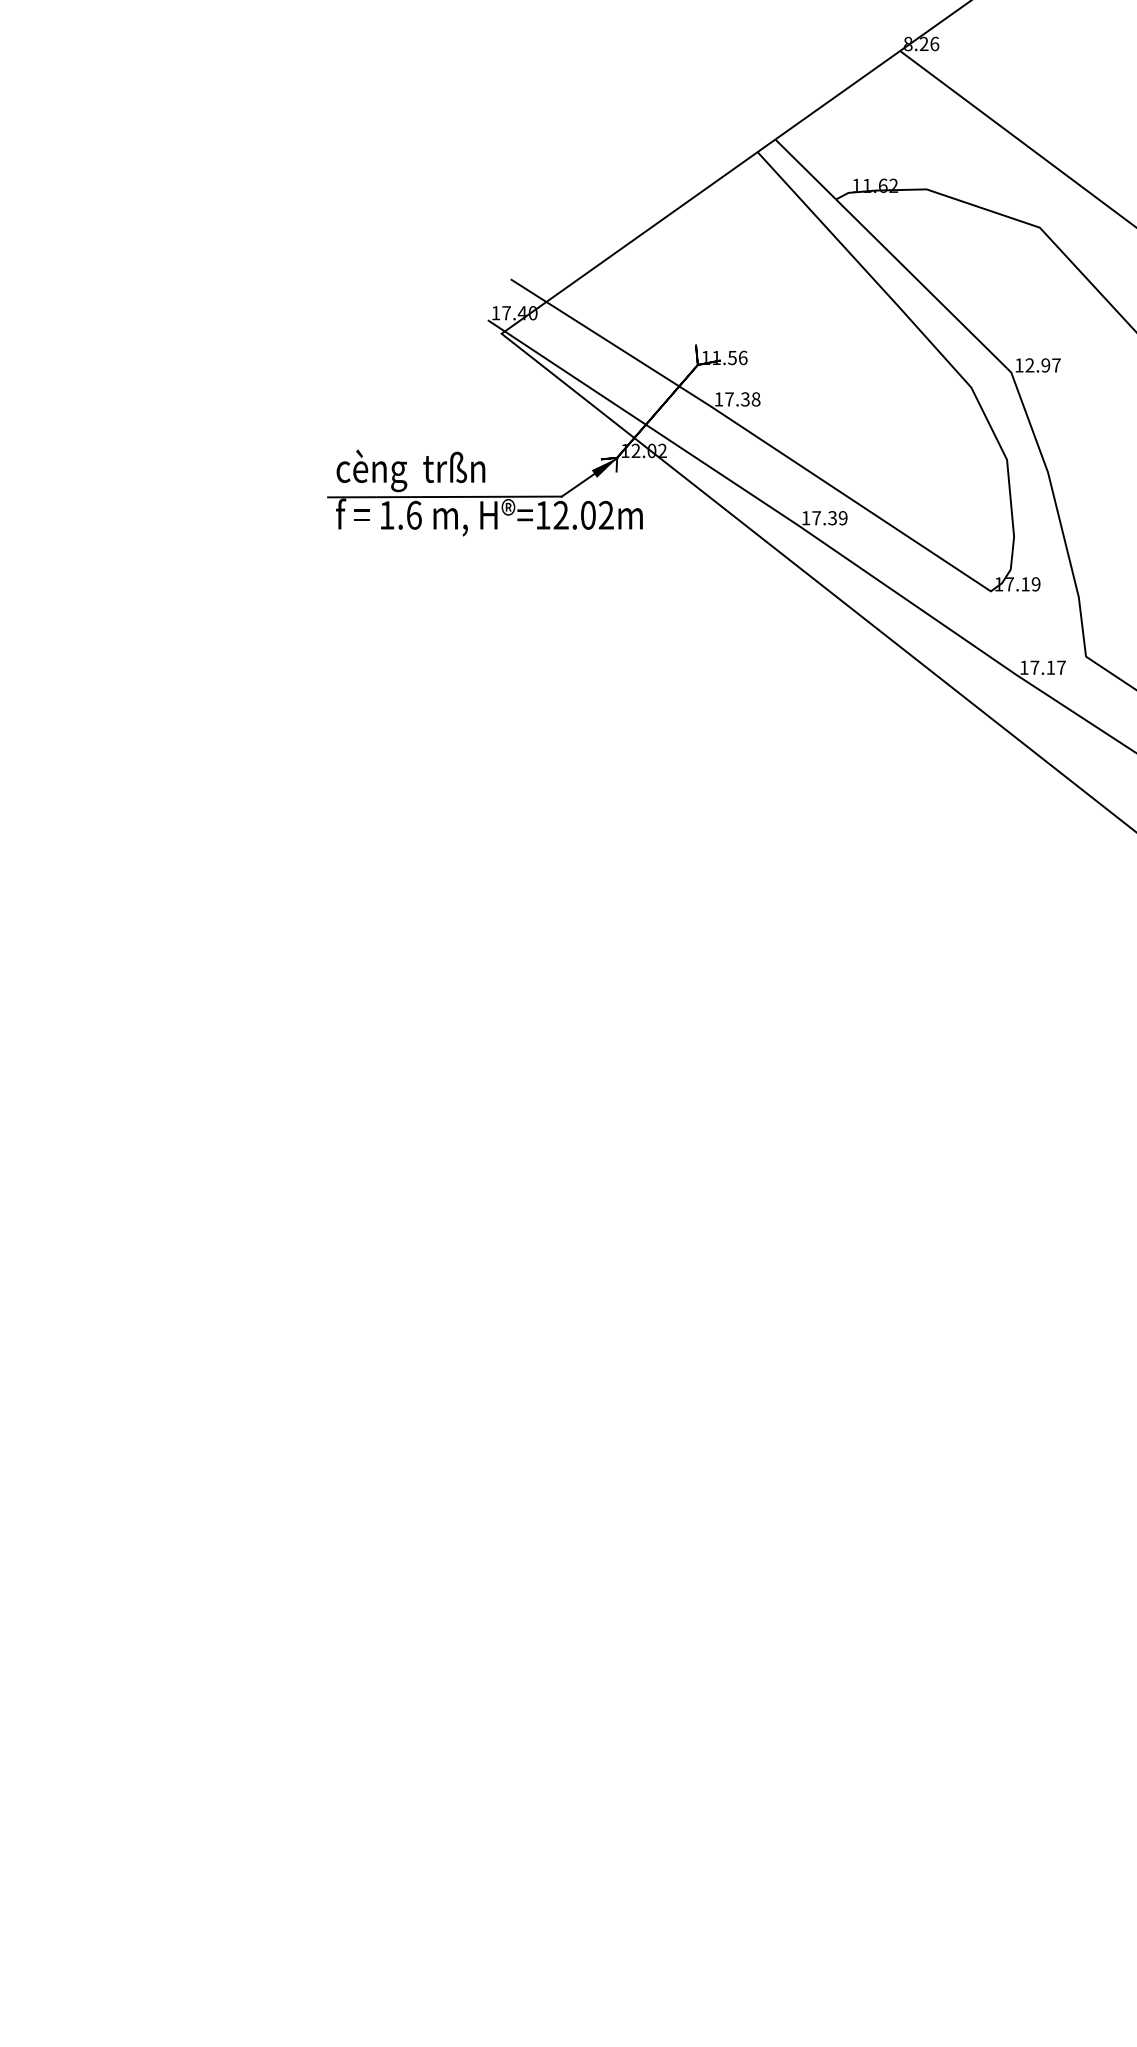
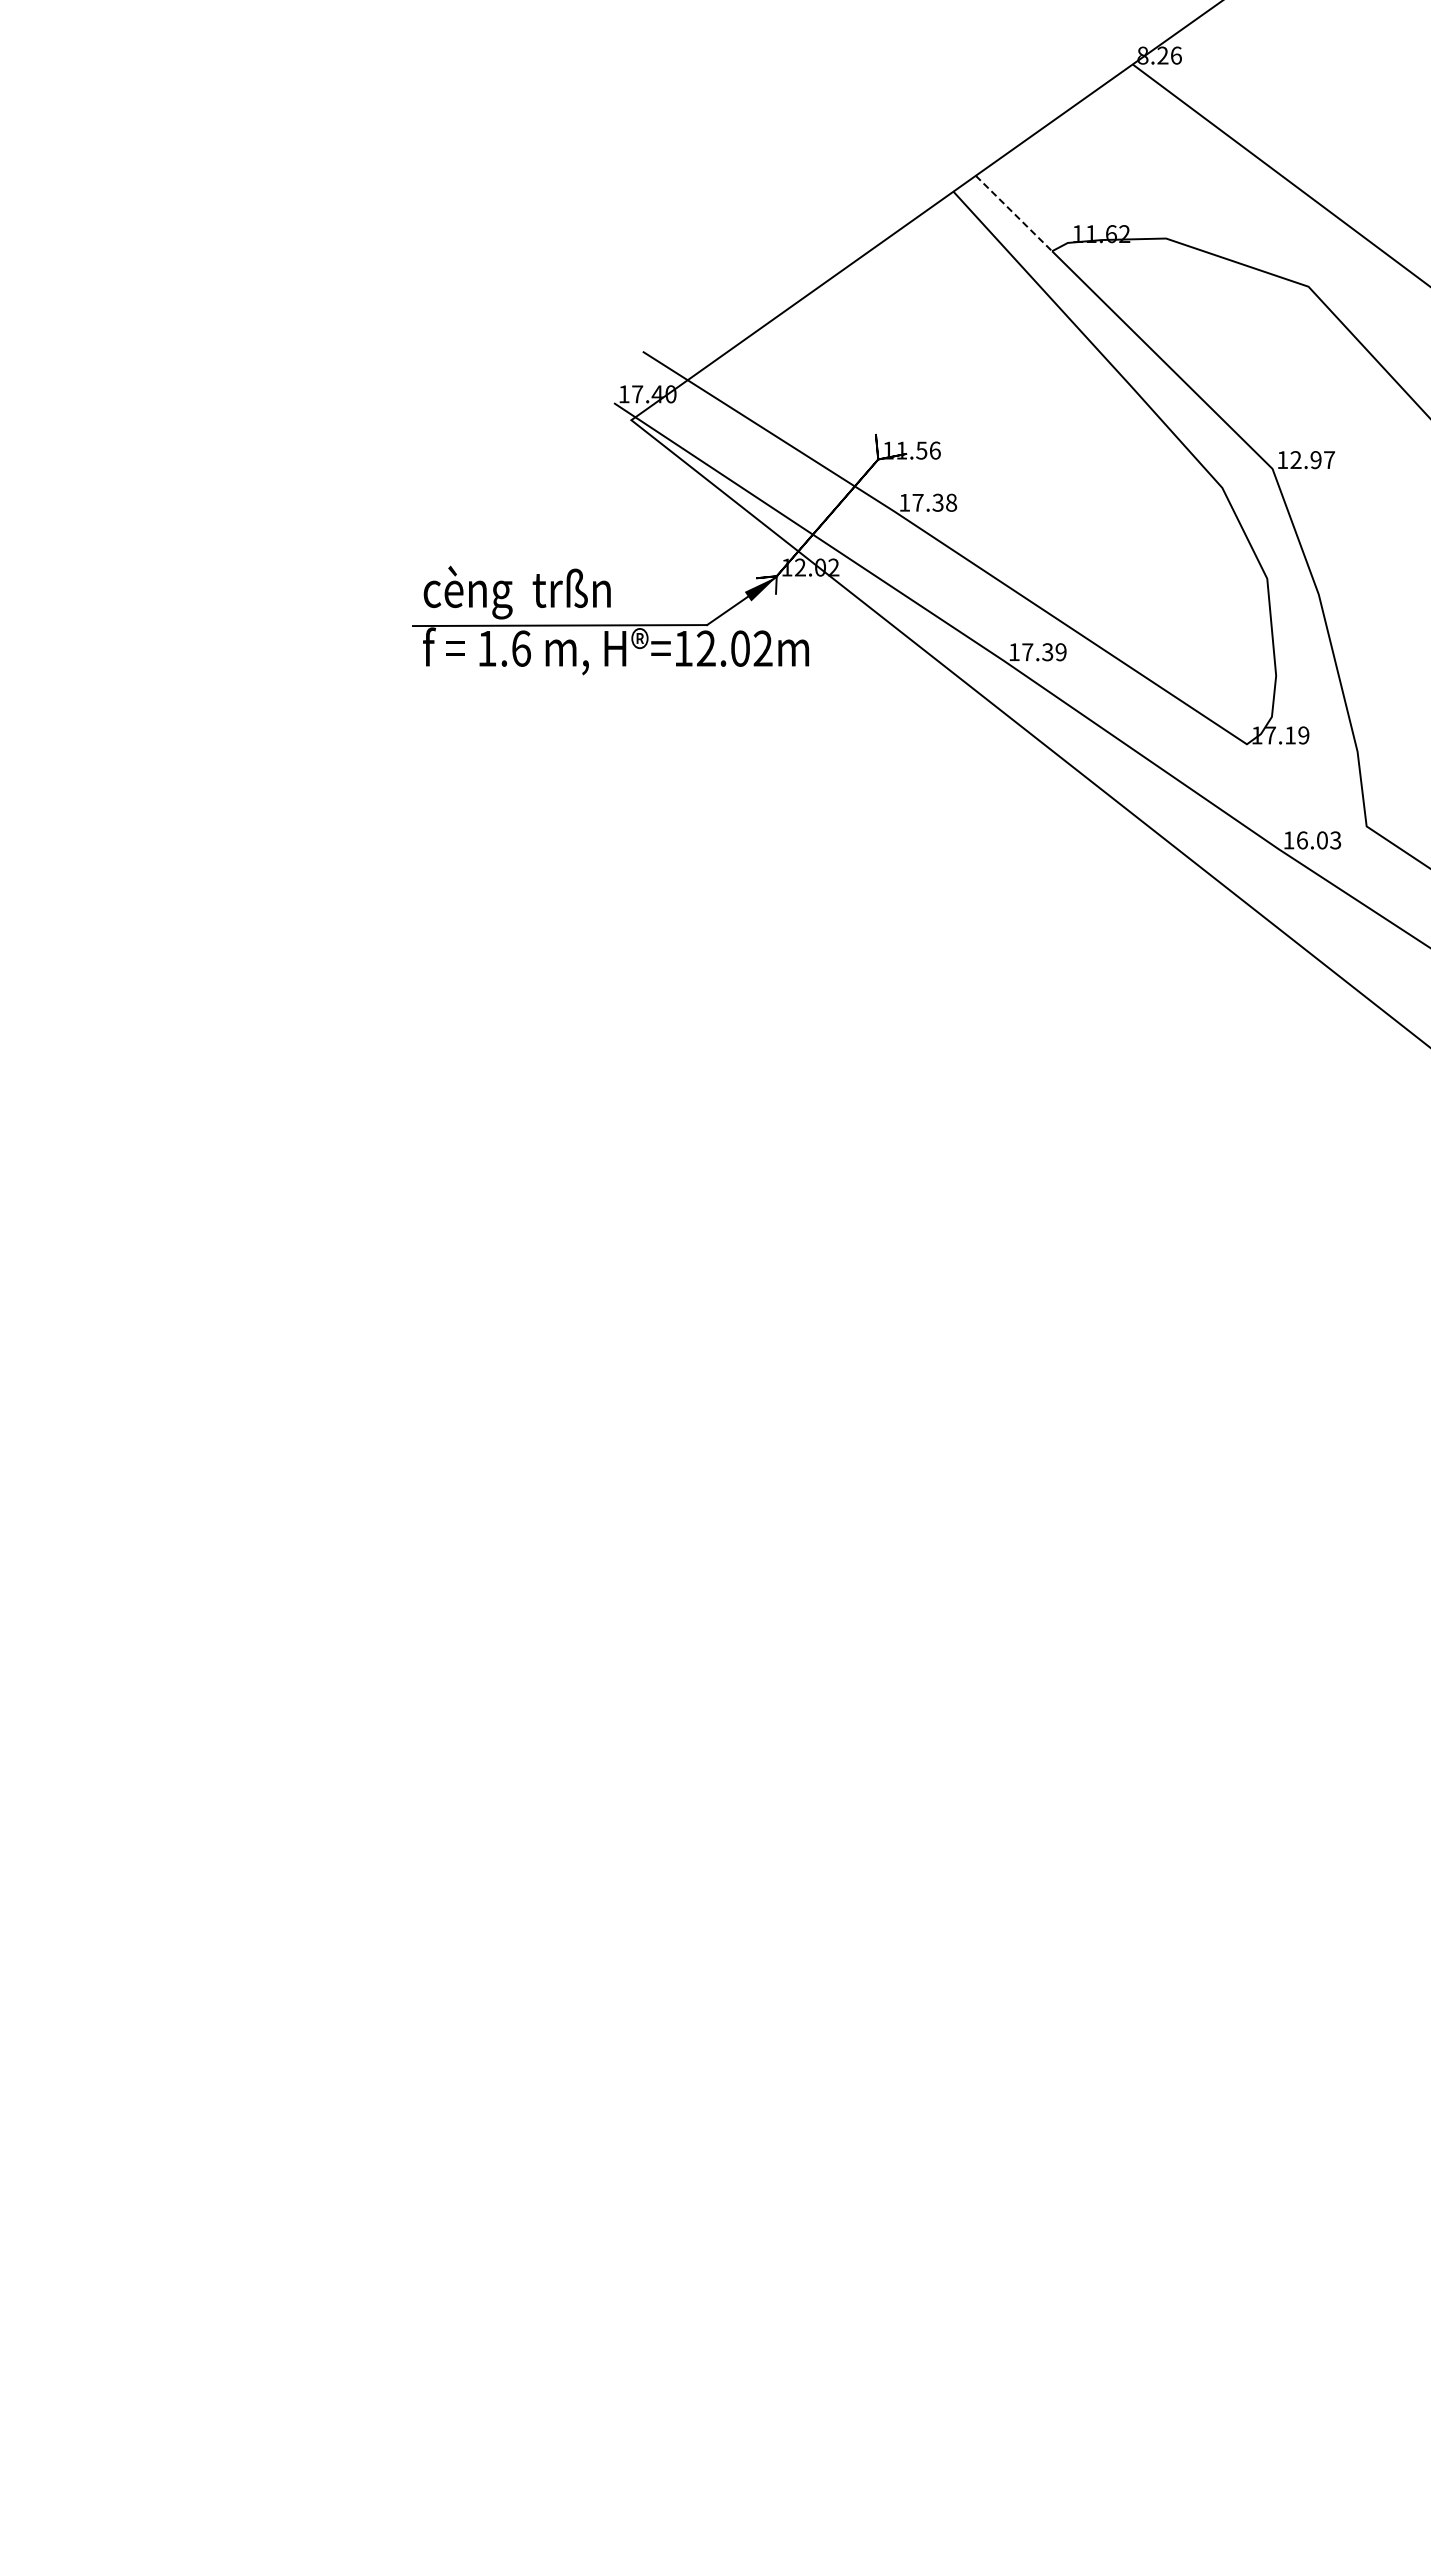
line: (805, 169) -> (1013, 213), solid -> dashed
text: (1048, 667) -> (1319, 840), 17.17 -> 16.03

